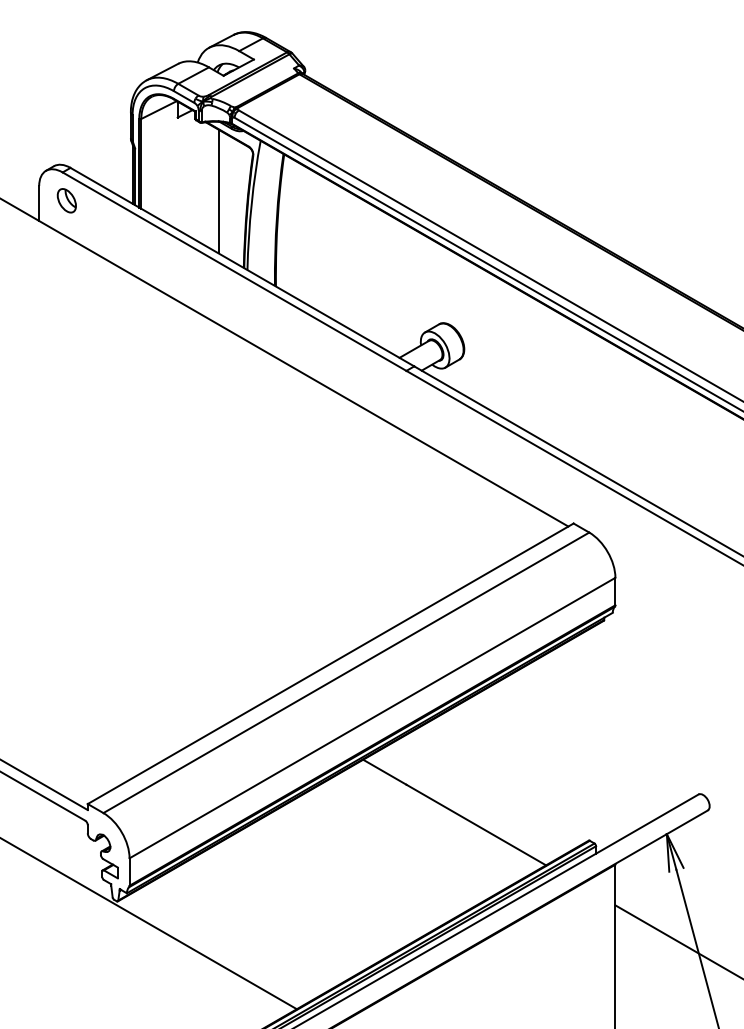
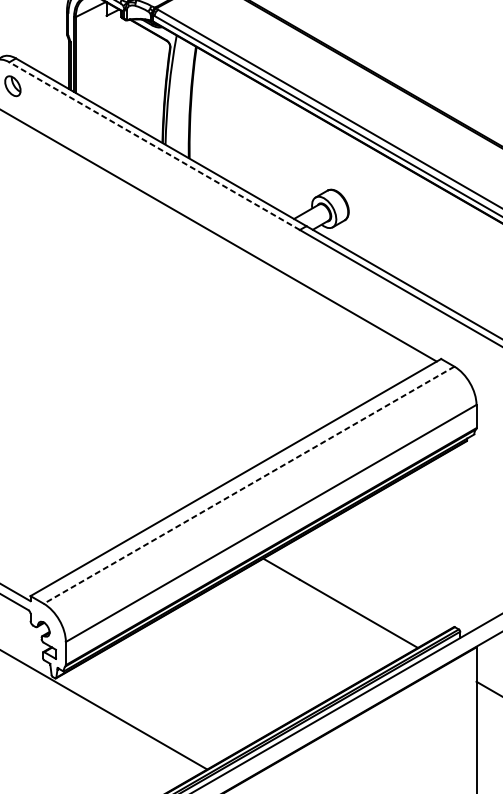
line: (218, 191) -> (141, 78), removed
line: (234, 271) -> (154, 146), solid -> dashed
line: (346, 672) -> (249, 484), solid -> dashed

